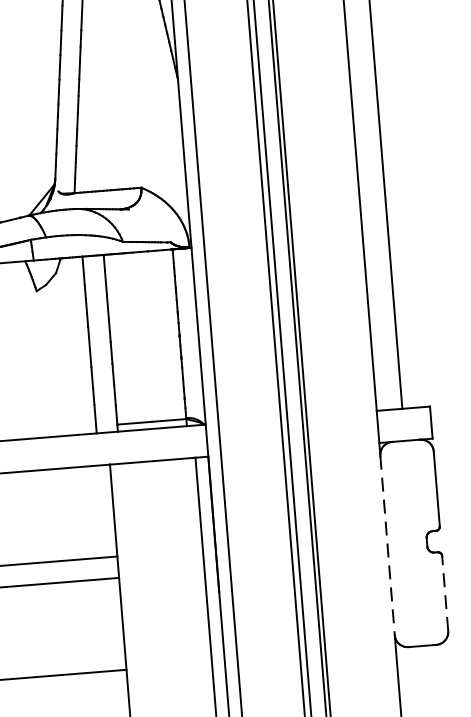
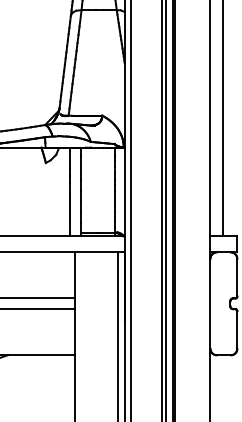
line: (387, 546) -> (210, 304), dashed -> solid
line: (445, 594) -> (237, 330), dashed -> solid

